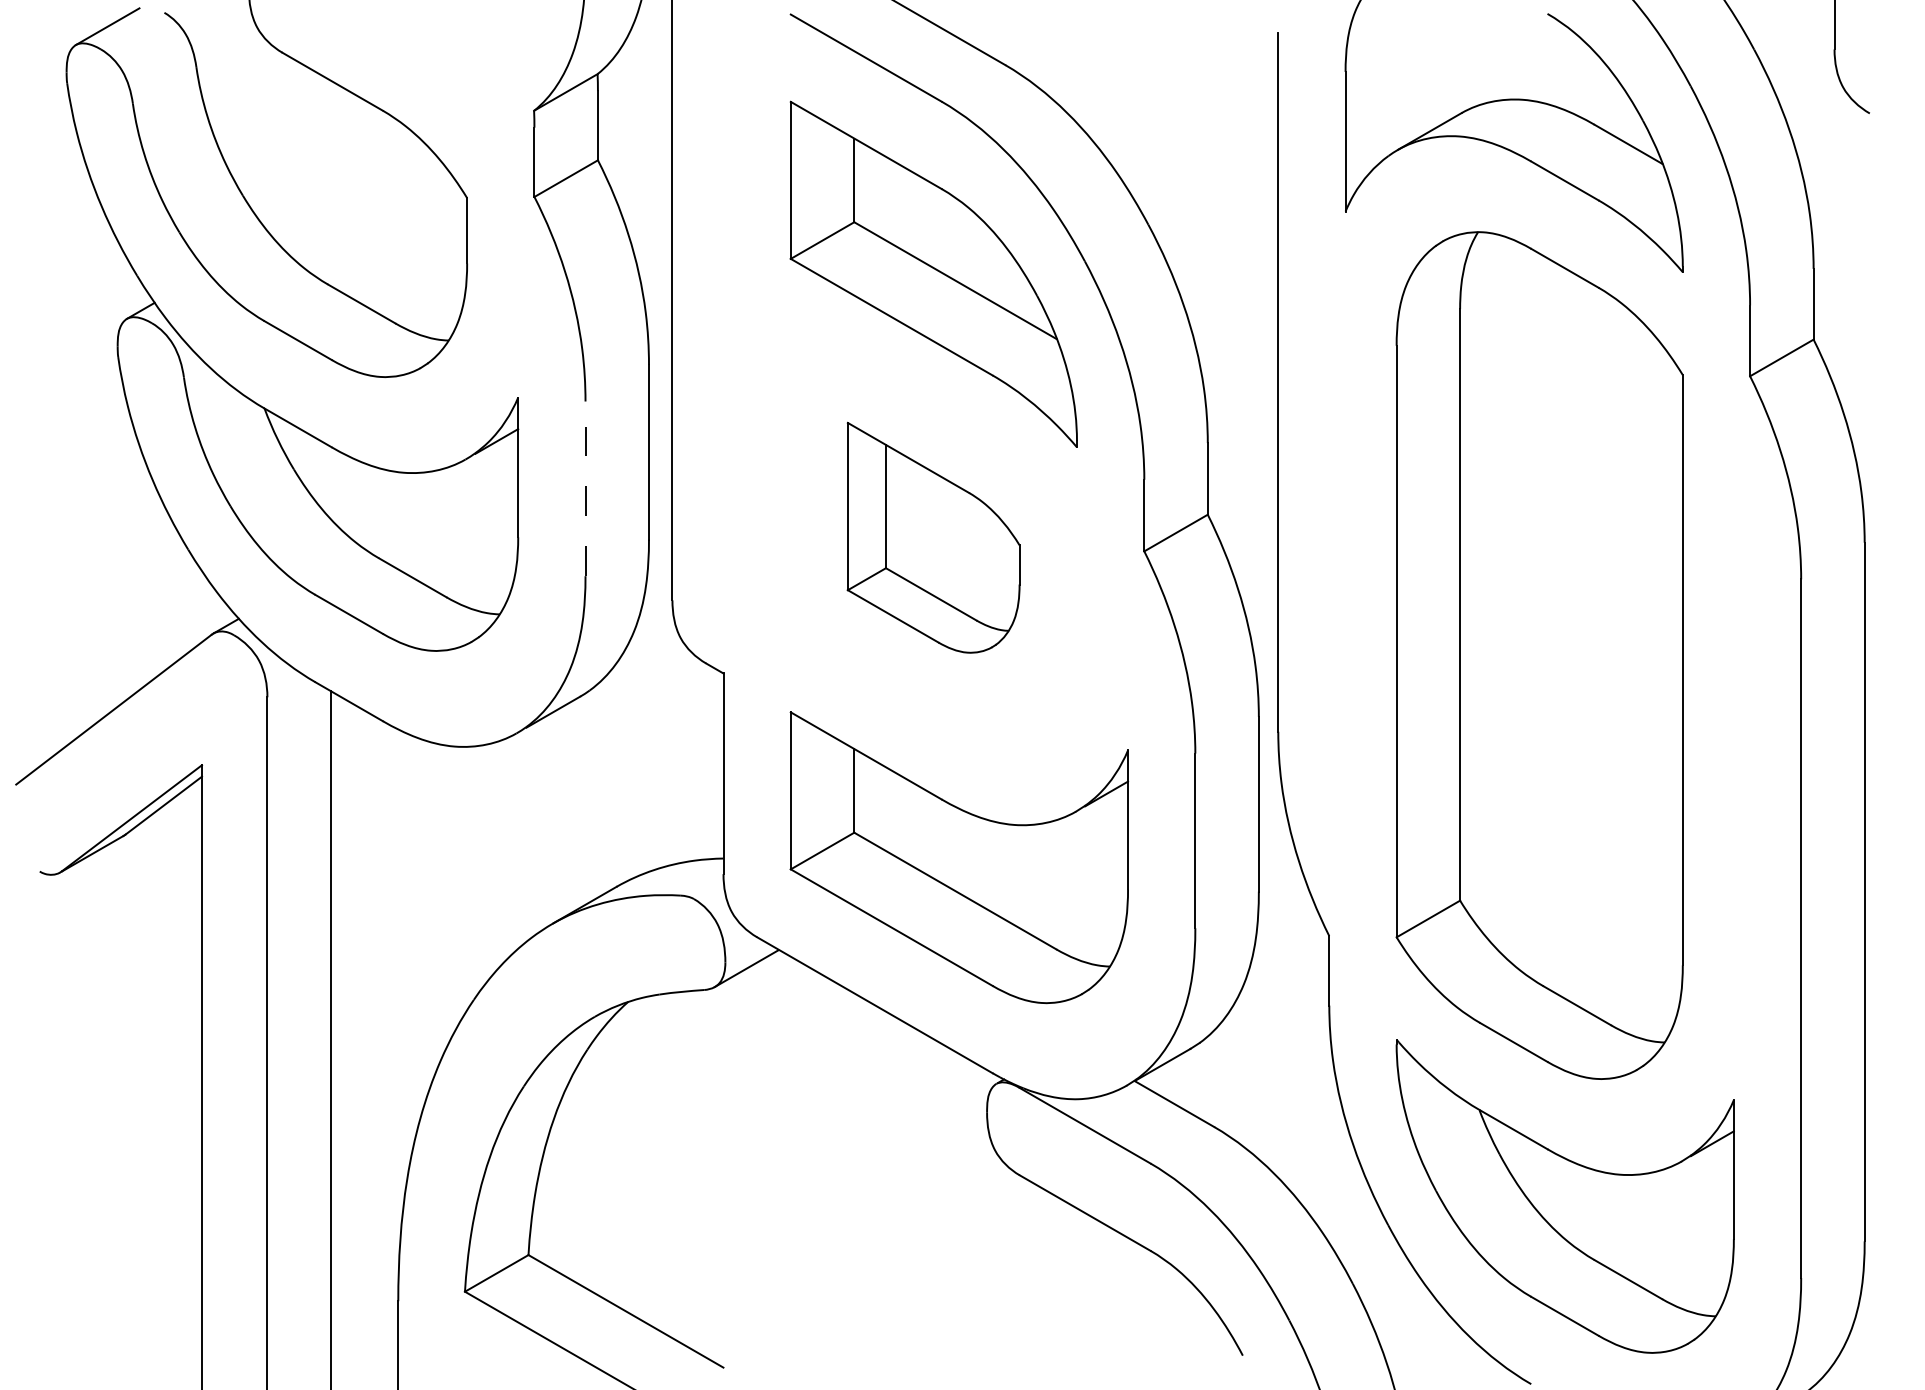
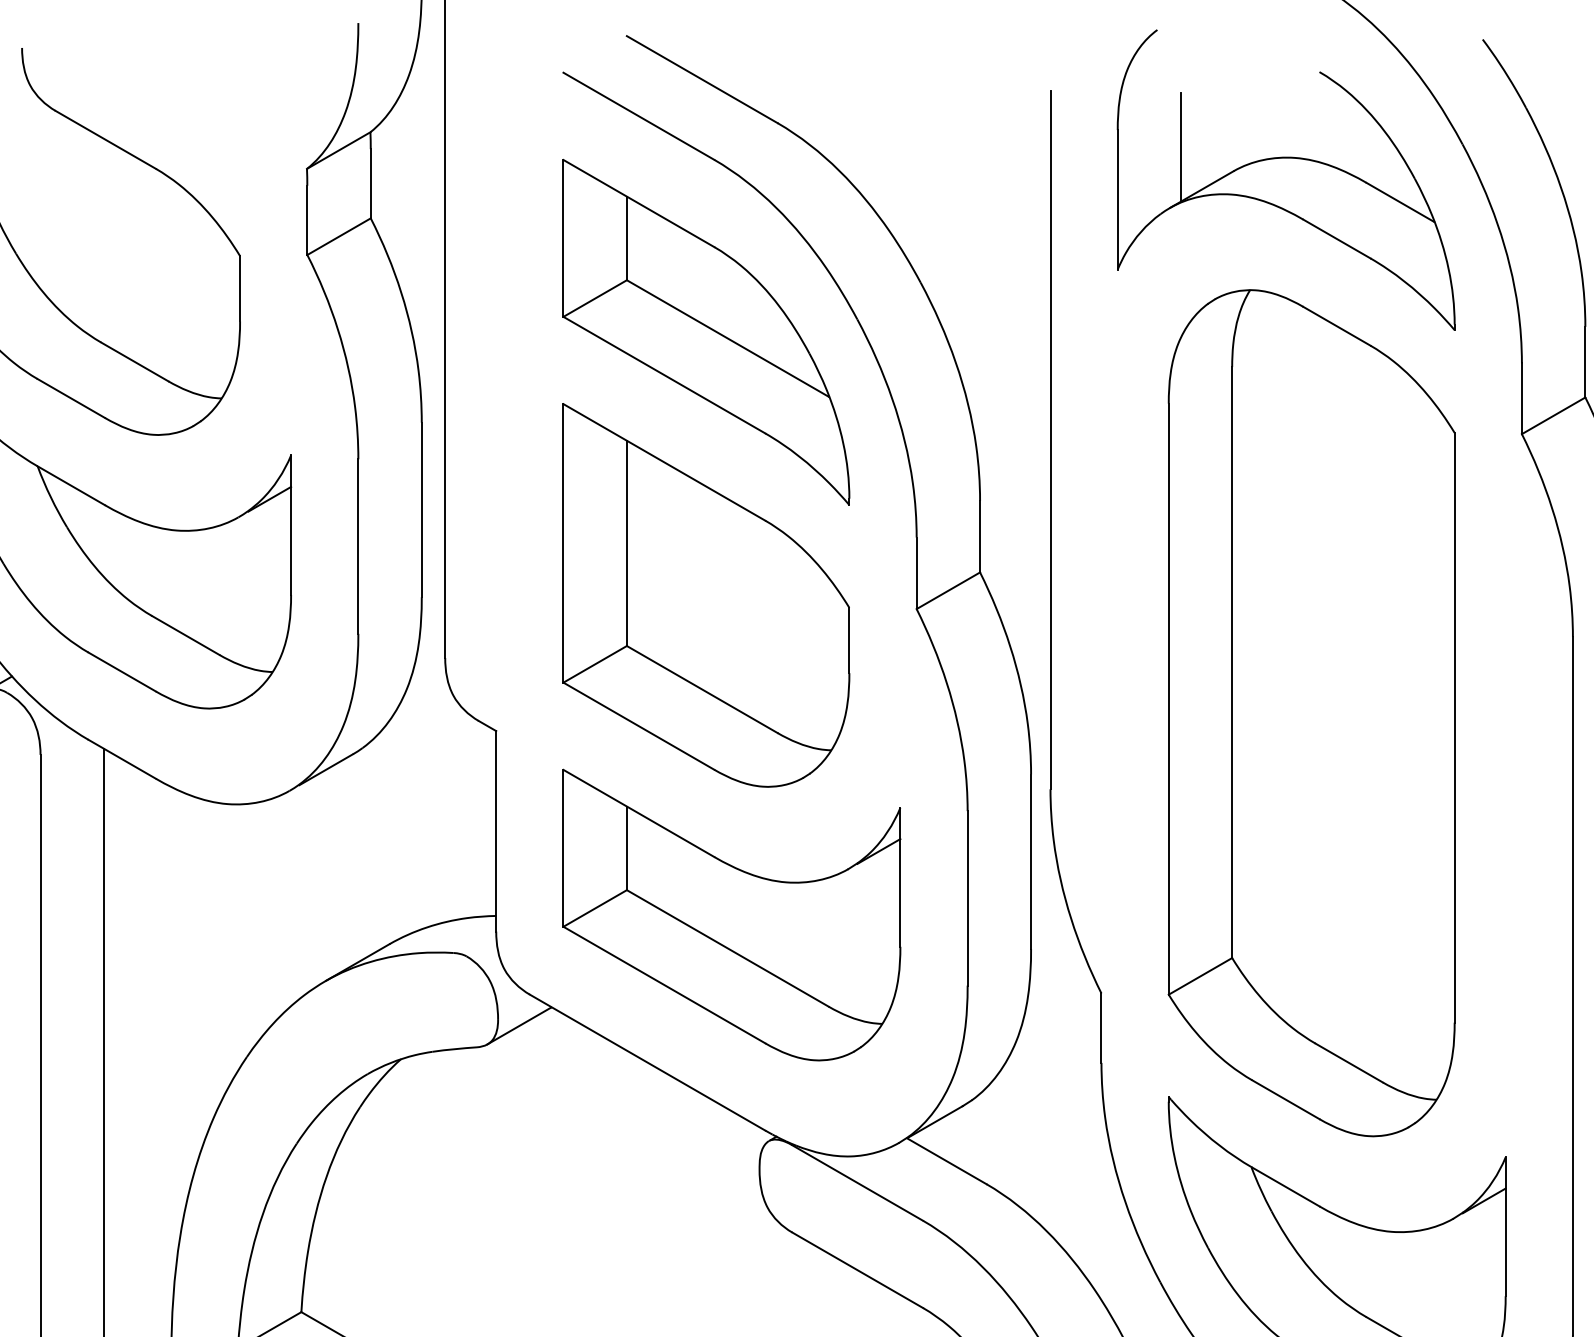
line: (1409, 89) -> (1181, 147), added
line: (585, 488) -> (358, 546), dashed -> solid
part: (933, 537) -> (706, 595), size x1.67

